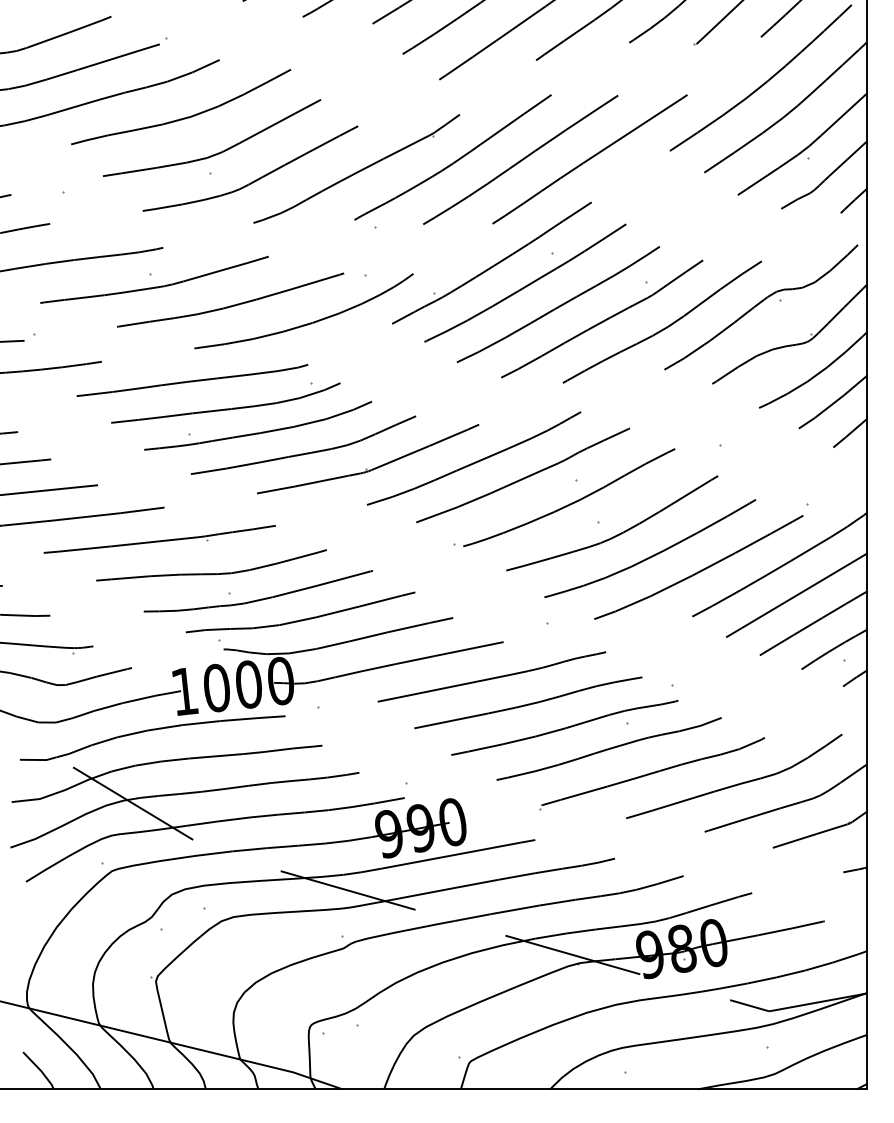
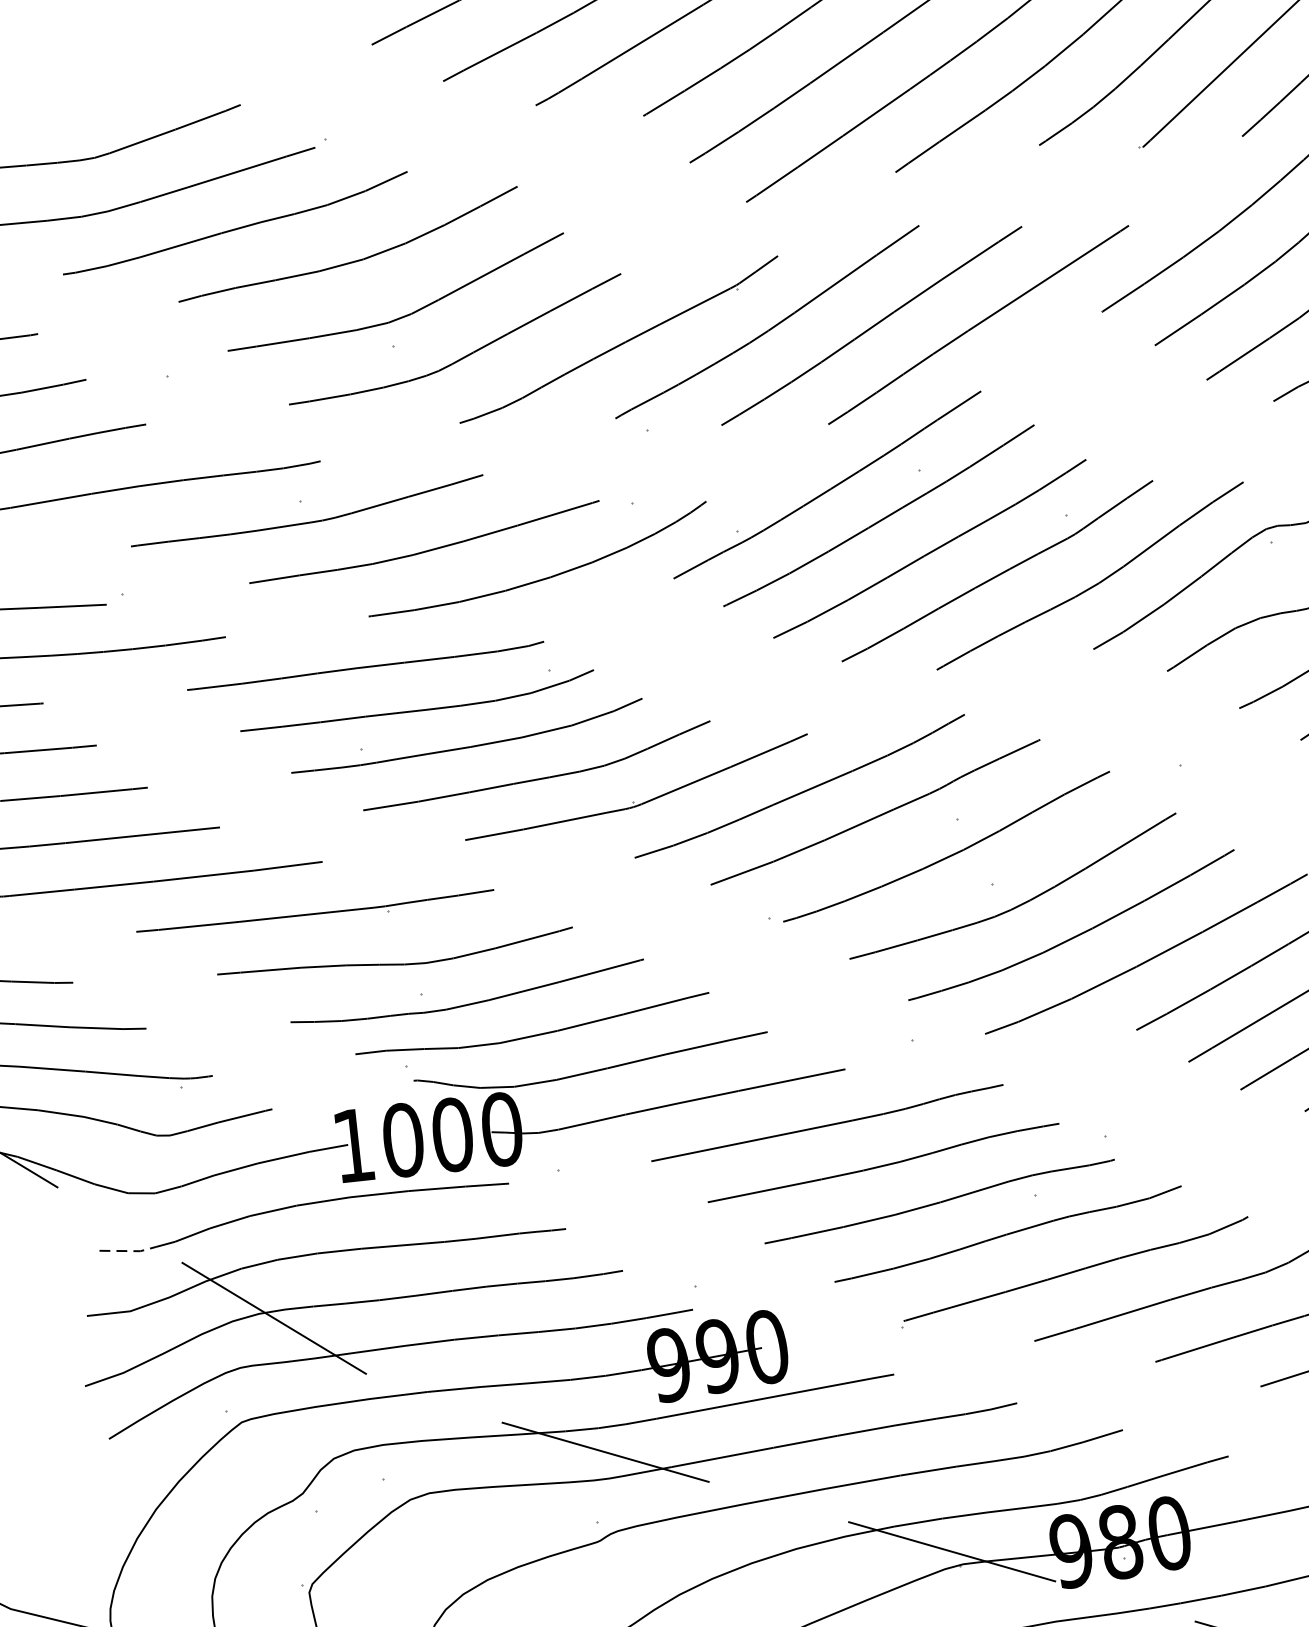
line: (39, 760) -> (129, 1251), solid -> dashed

